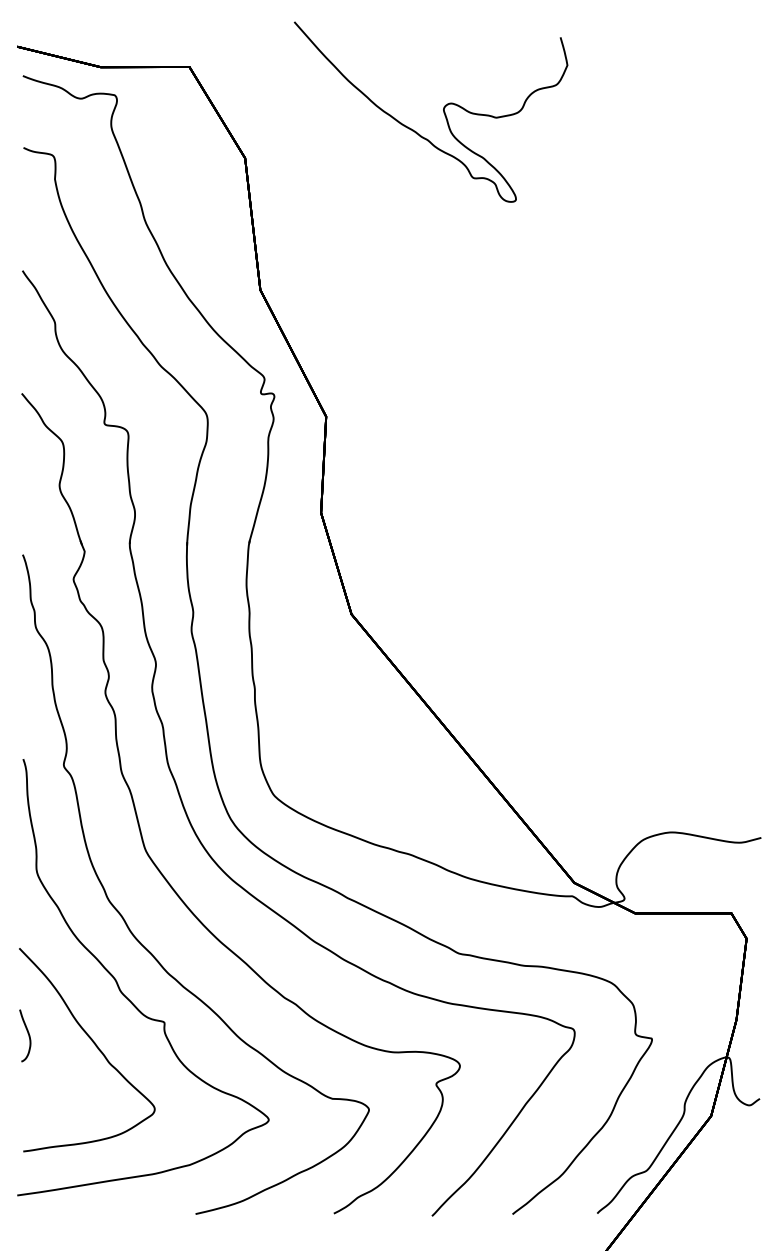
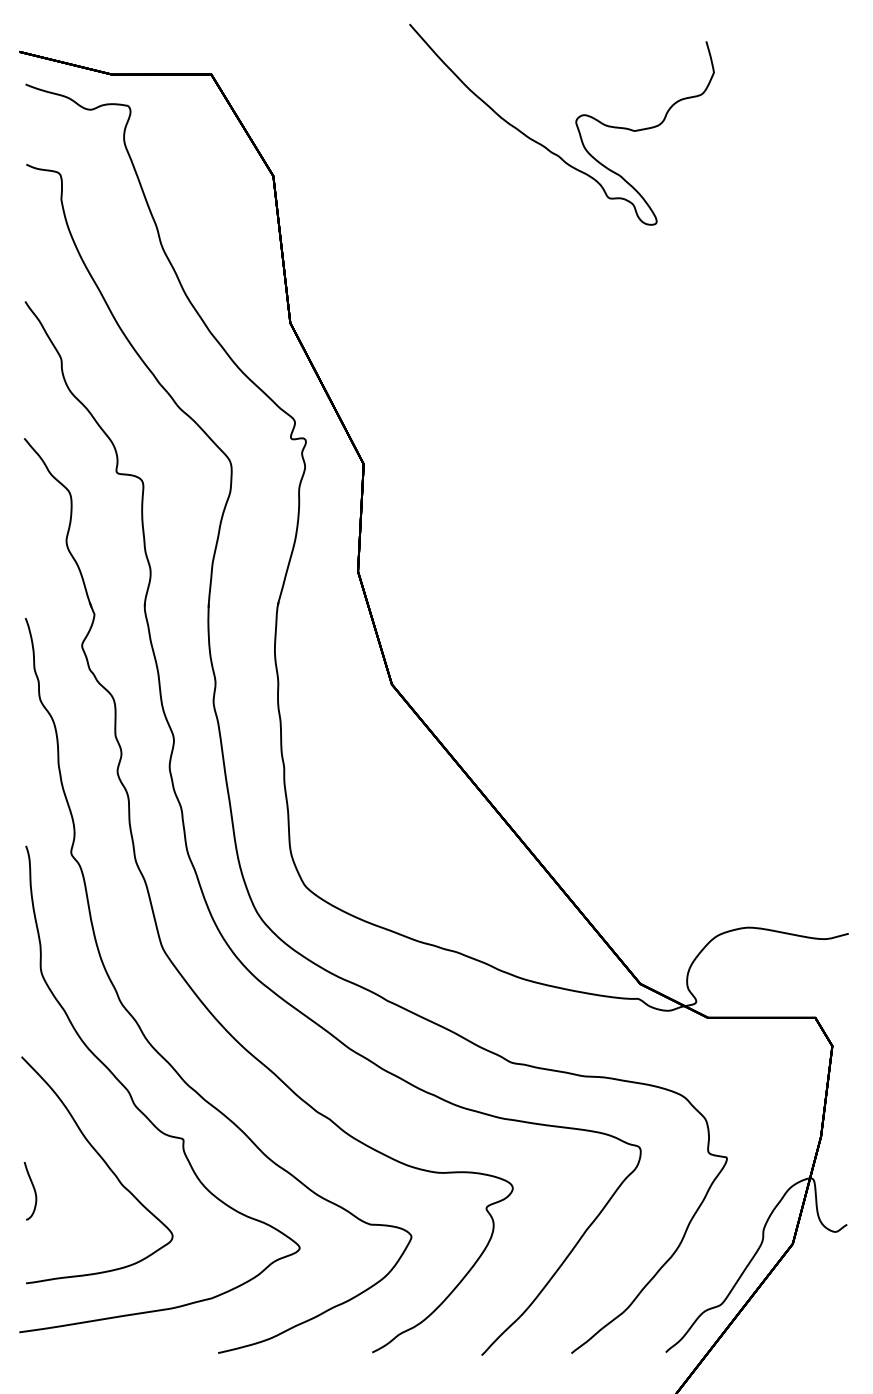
curve: (443, 111) -> (575, 124), moved
part: (25, 1035) -> (30, 1190), moved

